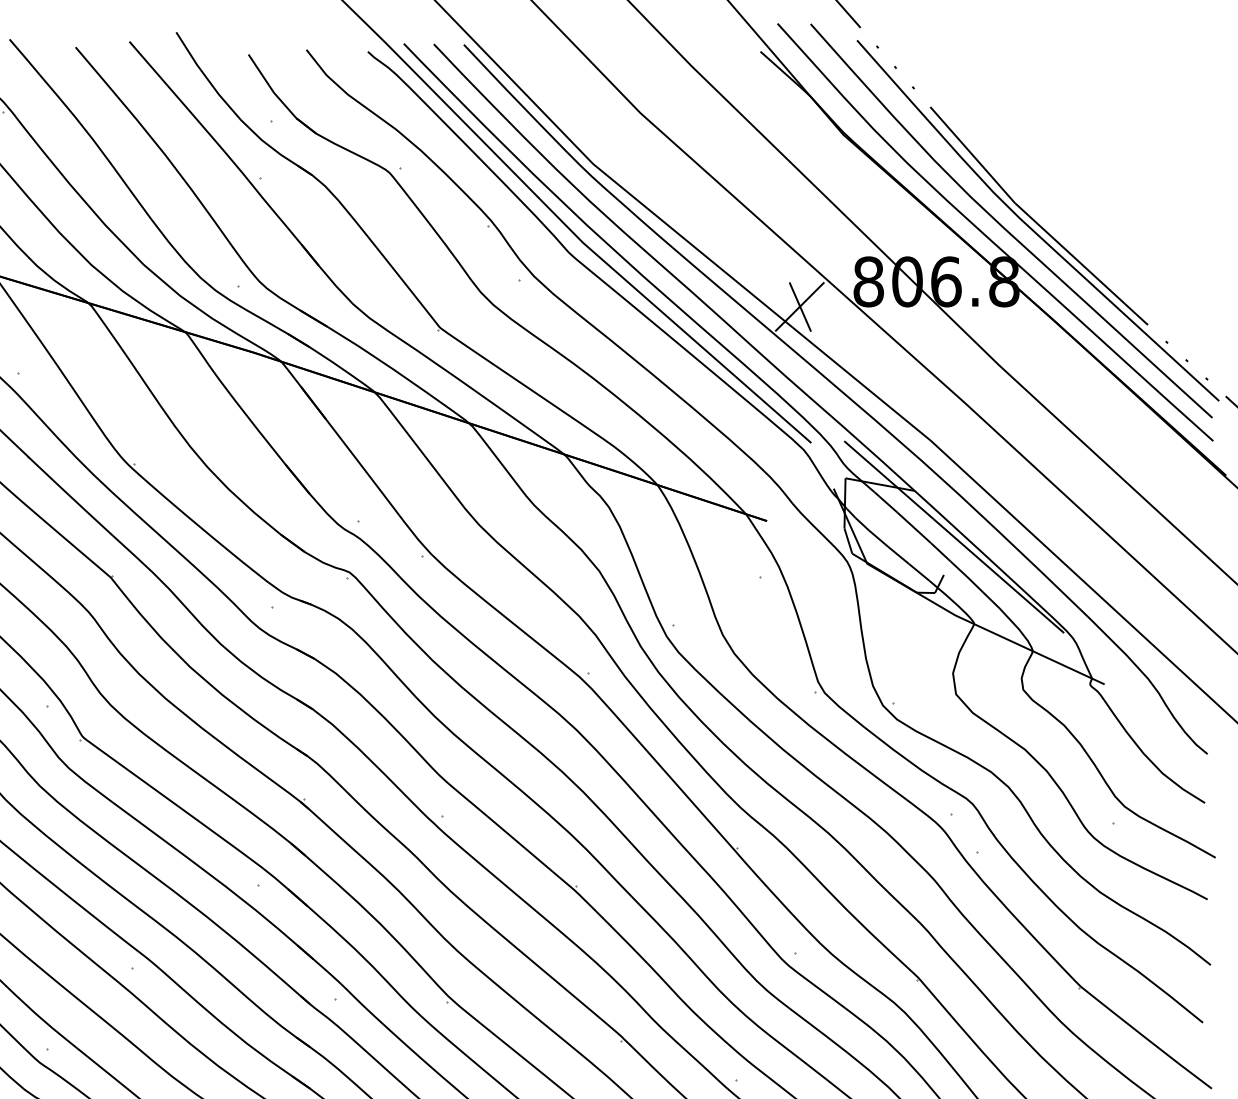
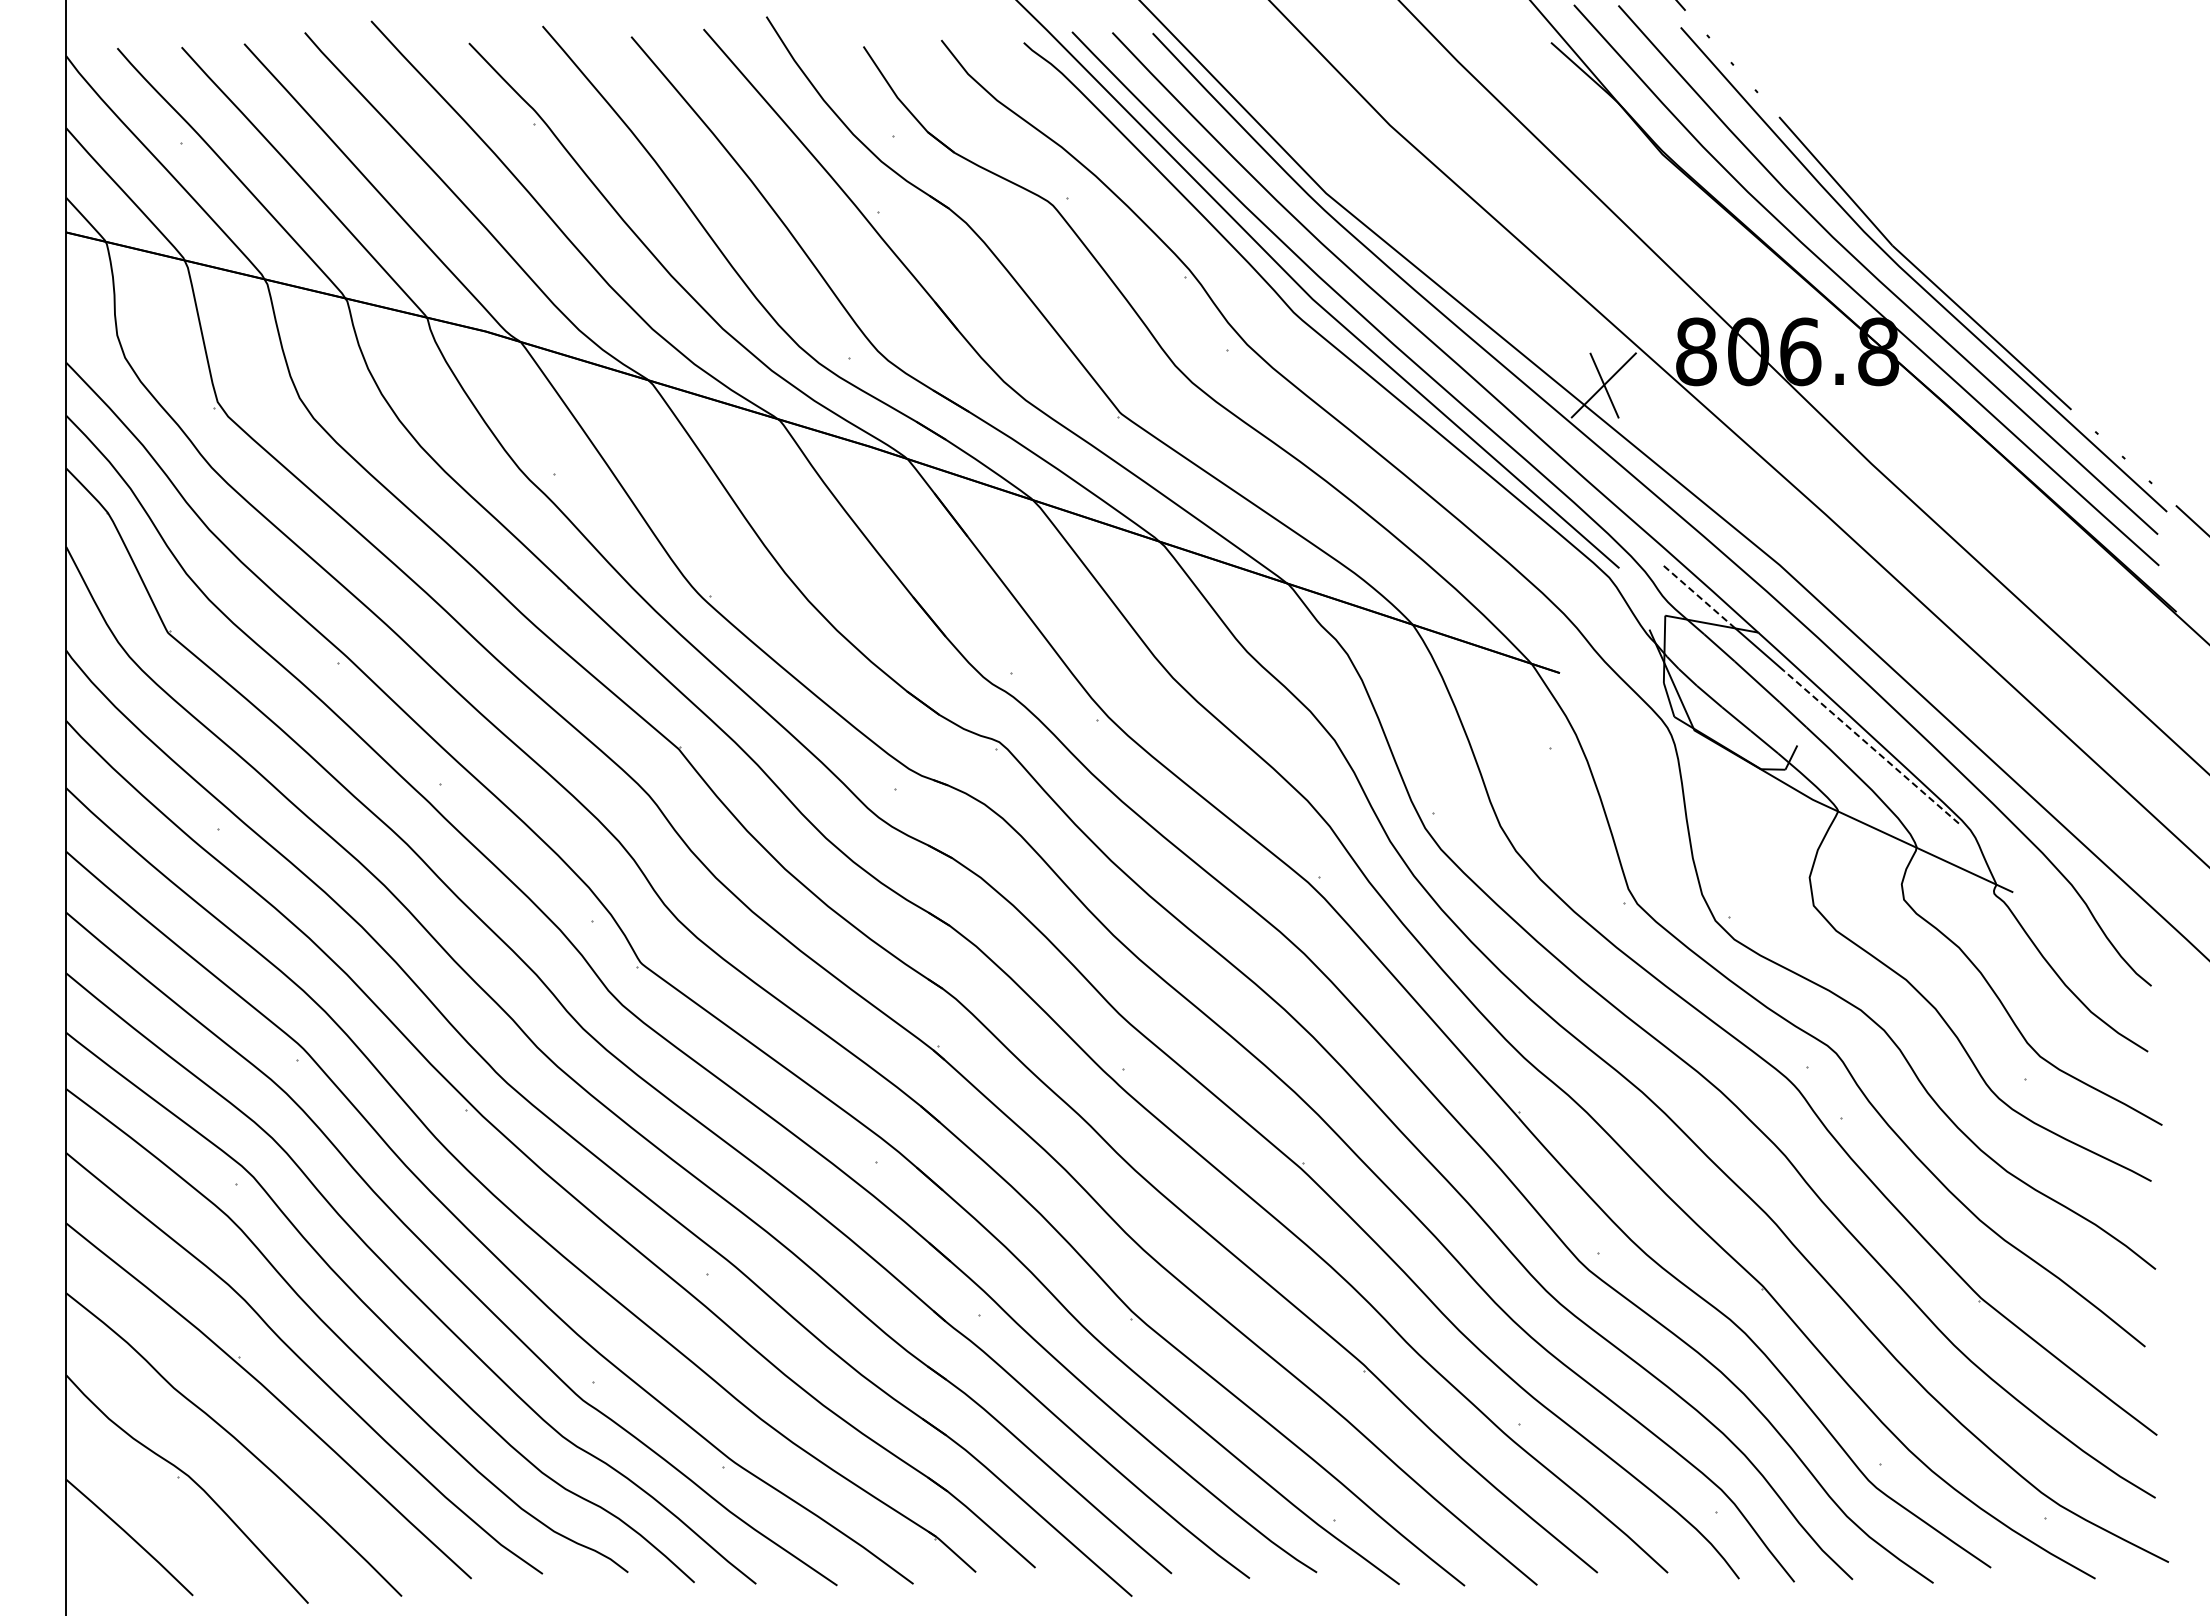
line: (871, 464) -> (1699, 597), solid -> dashed
line: (999, 575) -> (1871, 746), solid -> dashed

